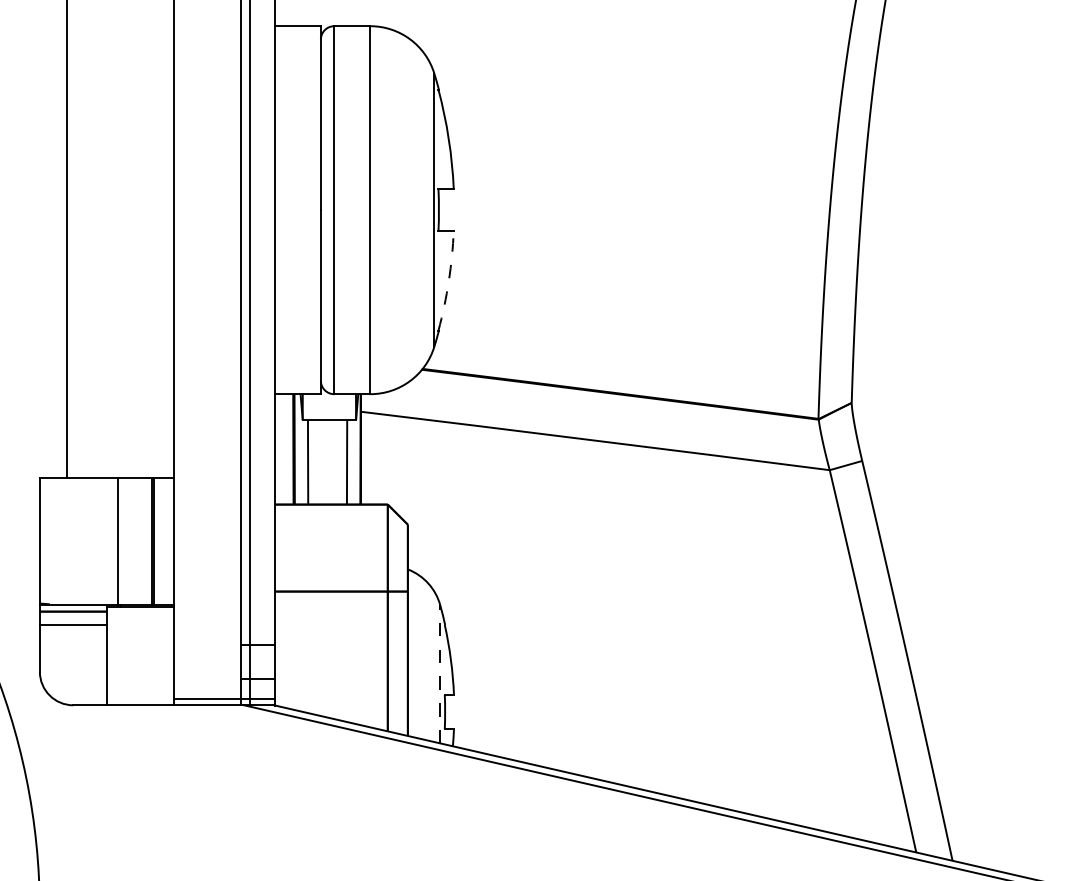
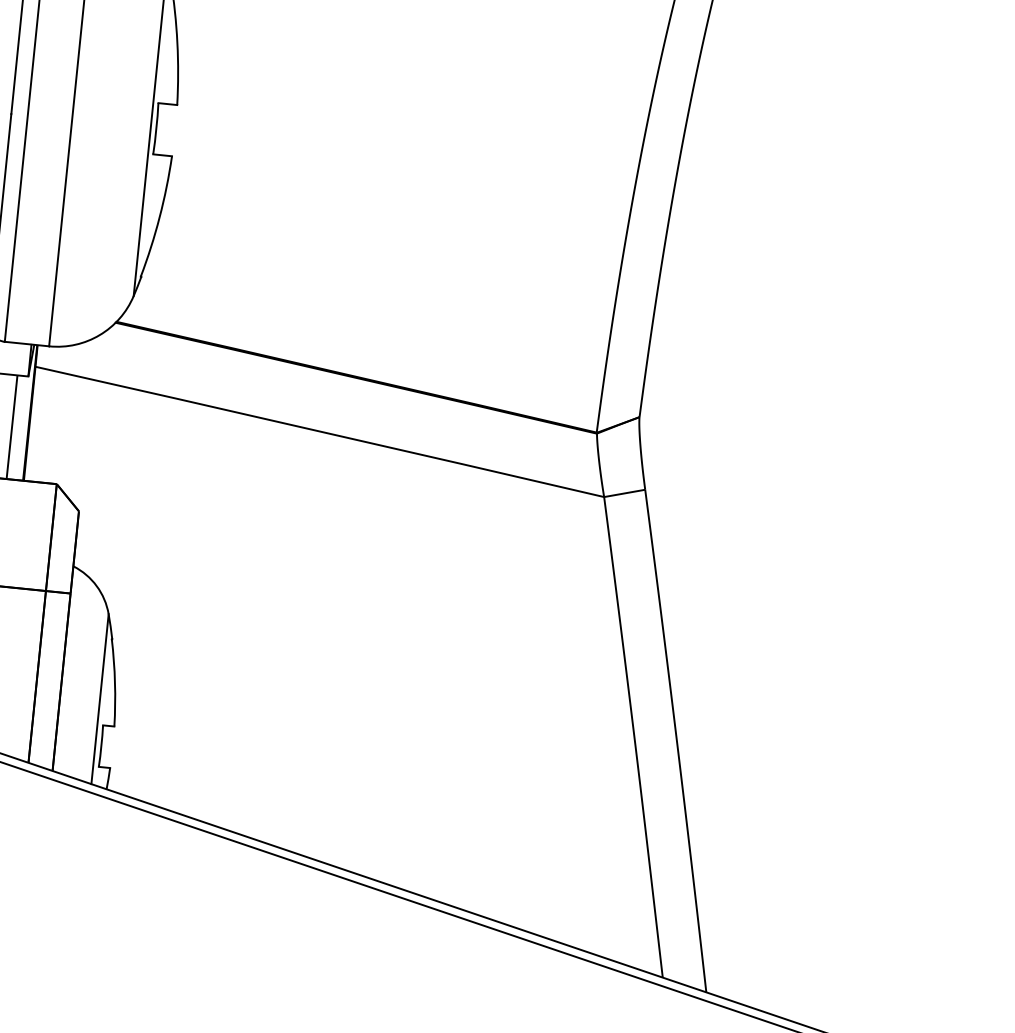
arc: (448, 281) -> (159, 217), dashed -> solid
line: (440, 673) -> (100, 698), dashed -> solid

